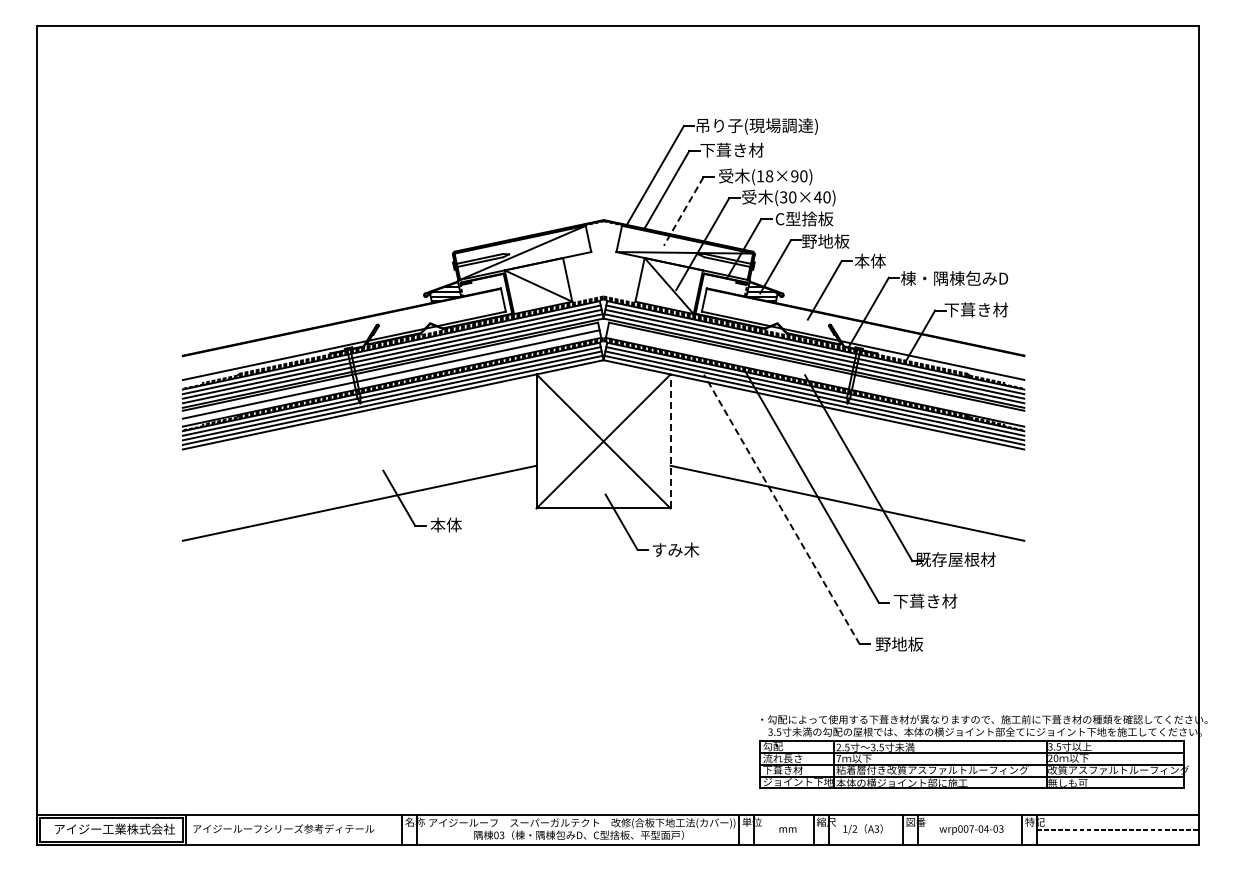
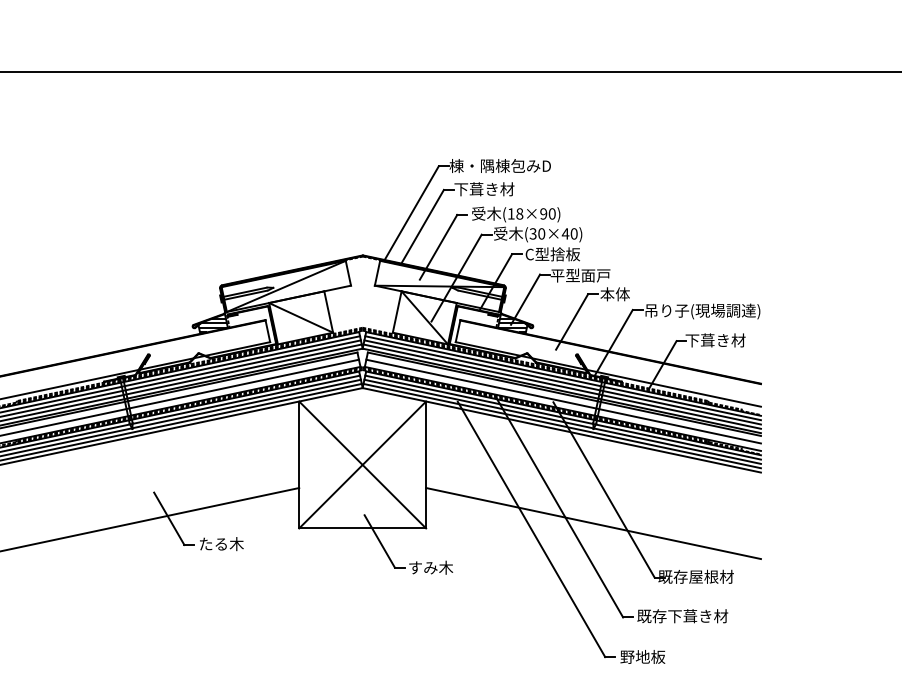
text: (756, 126) -> (507, 166), 吊り子(現場調達) -> 棟・隅棟包みD
line: (683, 211) -> (438, 247), dashed -> solid
text: (833, 240) -> (580, 274), 野地板 -> 平型面戸
text: (962, 279) -> (702, 311), 棟・隅棟包みD -> 吊り子(現場調達)
line: (815, 374) -> (563, 401), added
line: (670, 440) -> (426, 464), dashed -> solid
line: (781, 509) -> (531, 529), dashed -> solid
text: (453, 524) -> (220, 543), 本体 -> たる木
text: (941, 600) -> (682, 615), 下葺き材 -> 既存下葺き材

